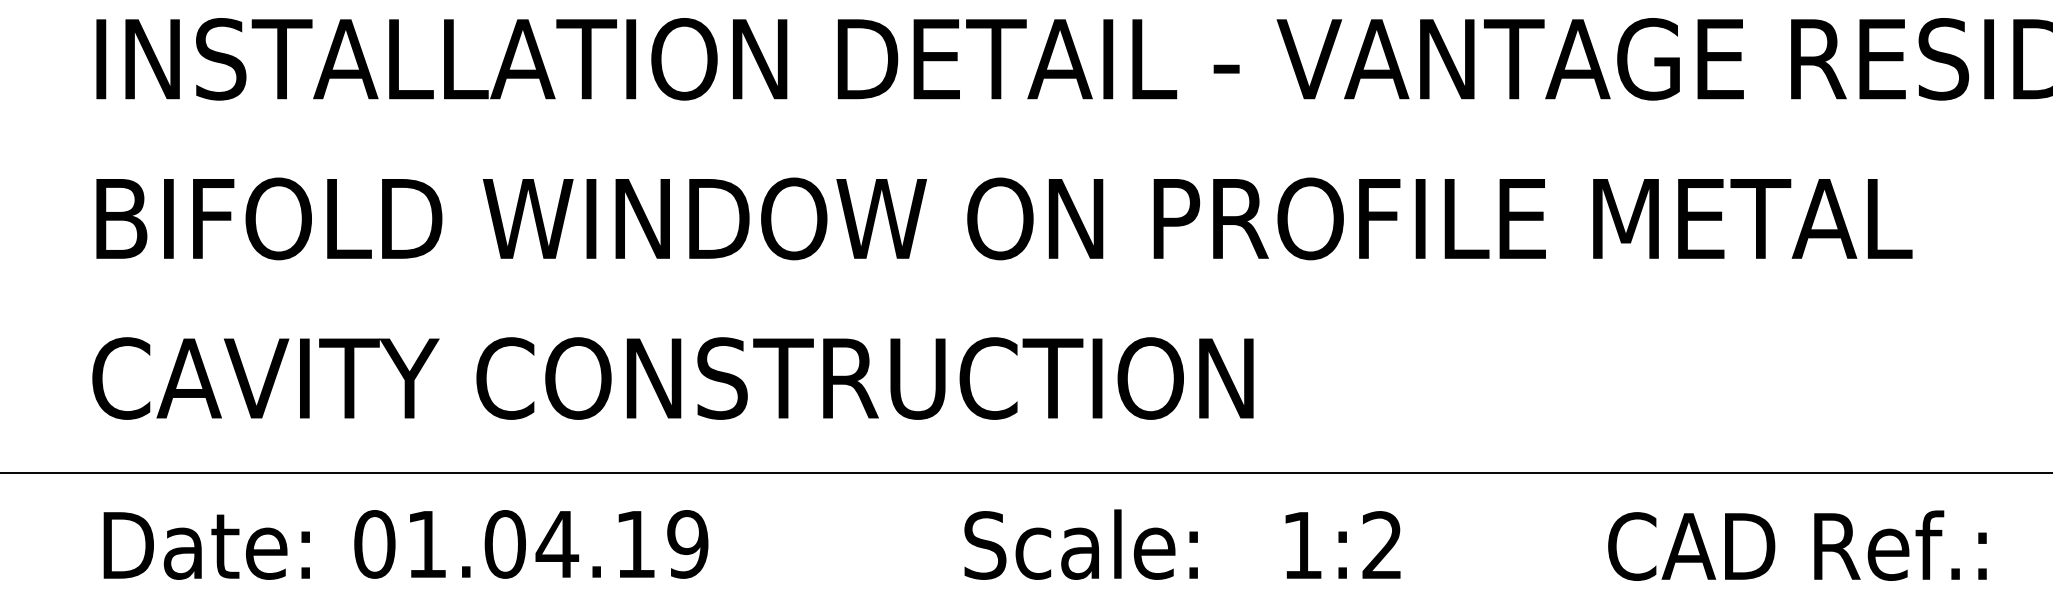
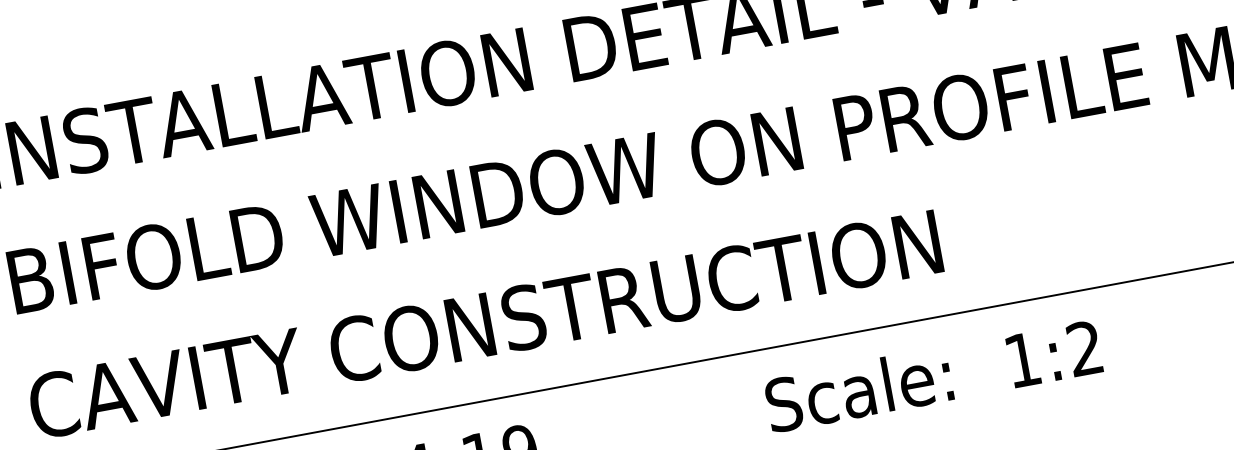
text: (1080, 544) -> (858, 389), moved
text: (1342, 544) -> (1053, 353), moved

